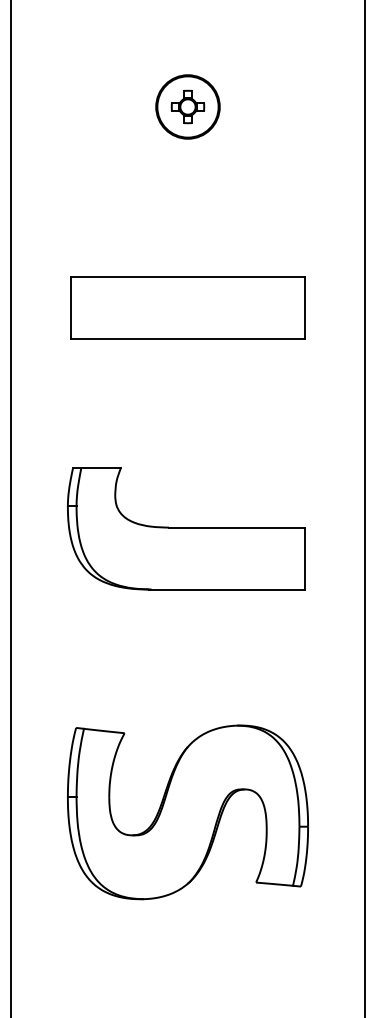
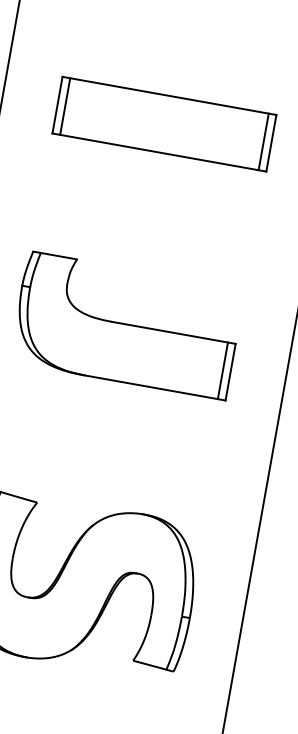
line: (79, 308) -> (65, 106), added
line: (296, 308) -> (263, 142), added
line: (296, 558) -> (222, 370), added

